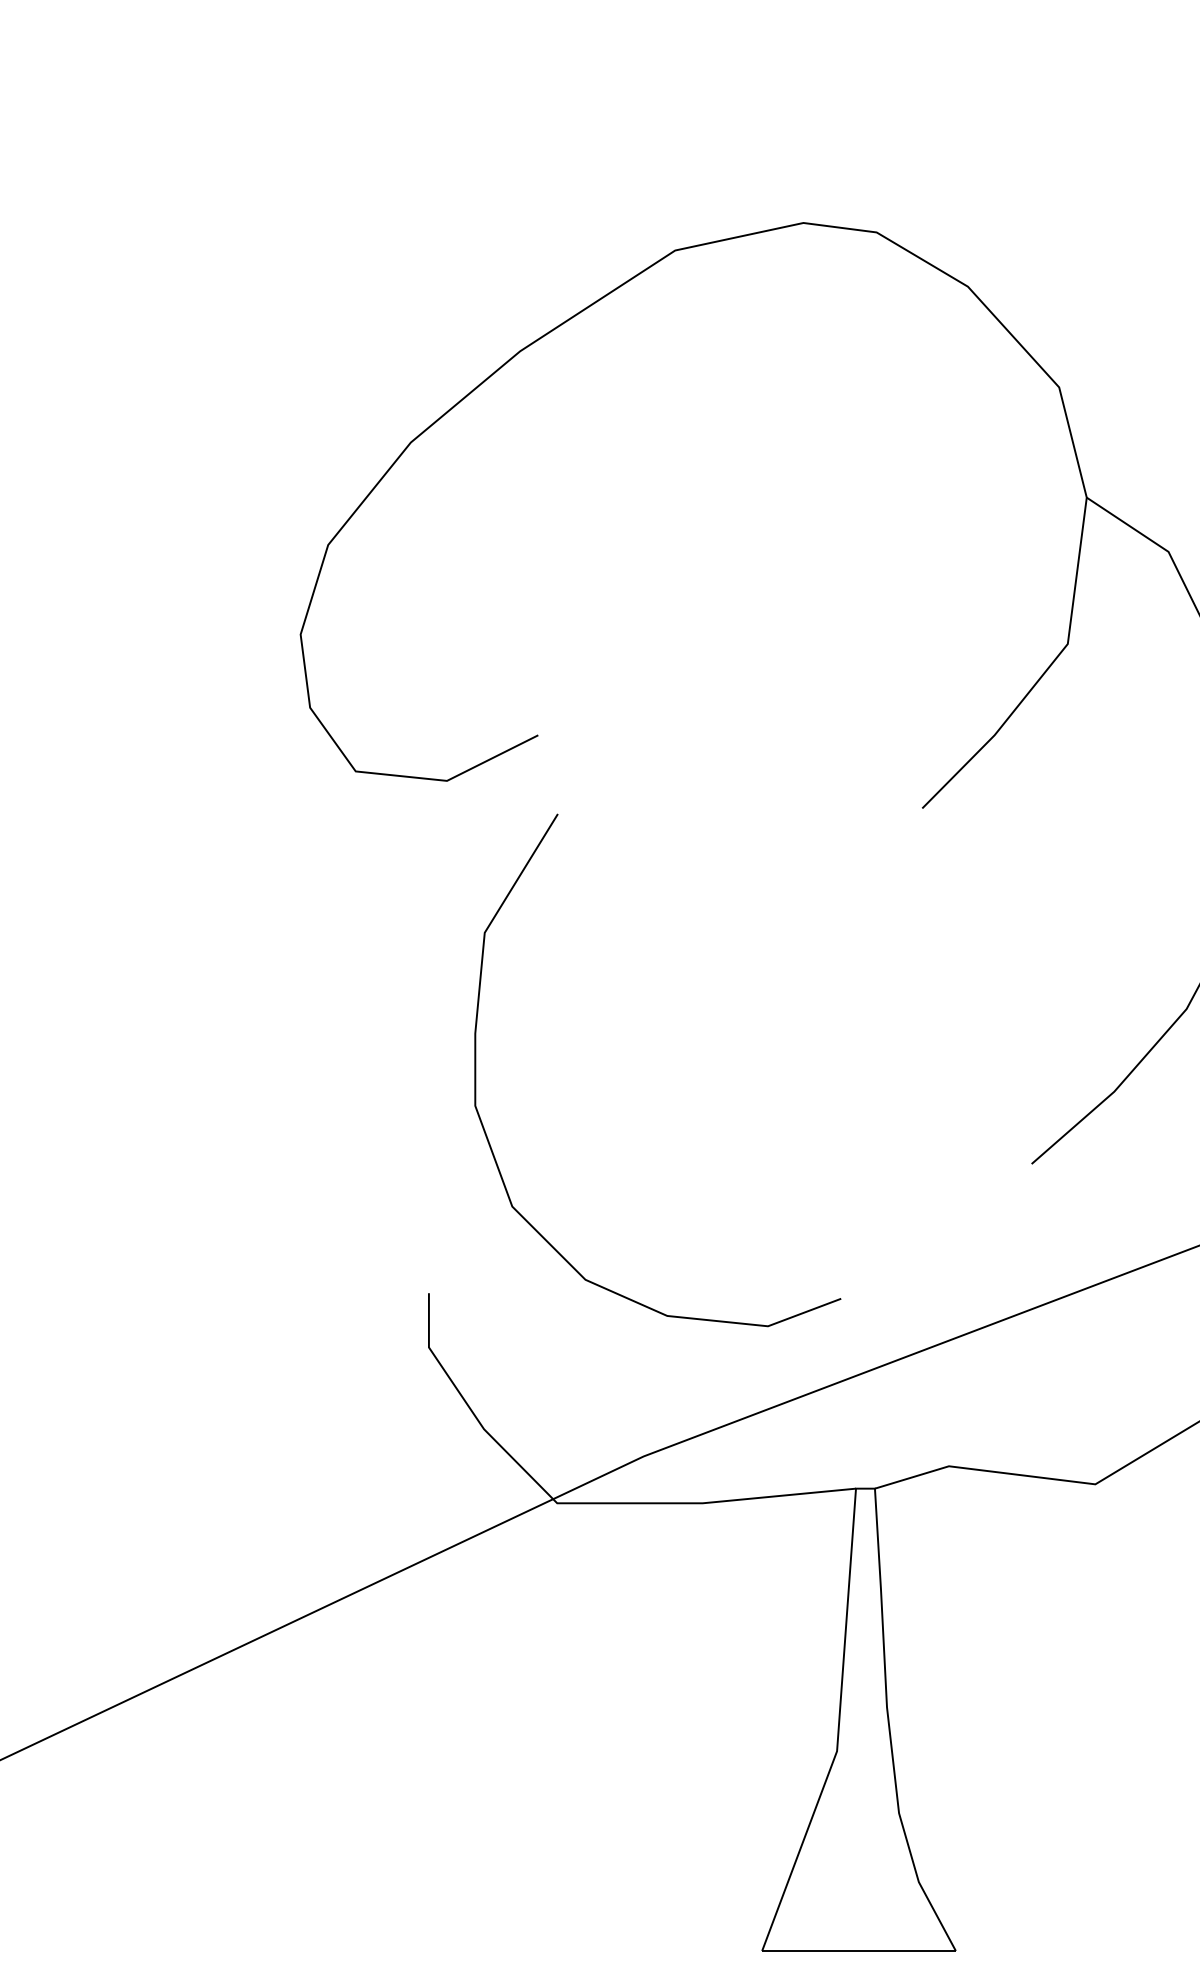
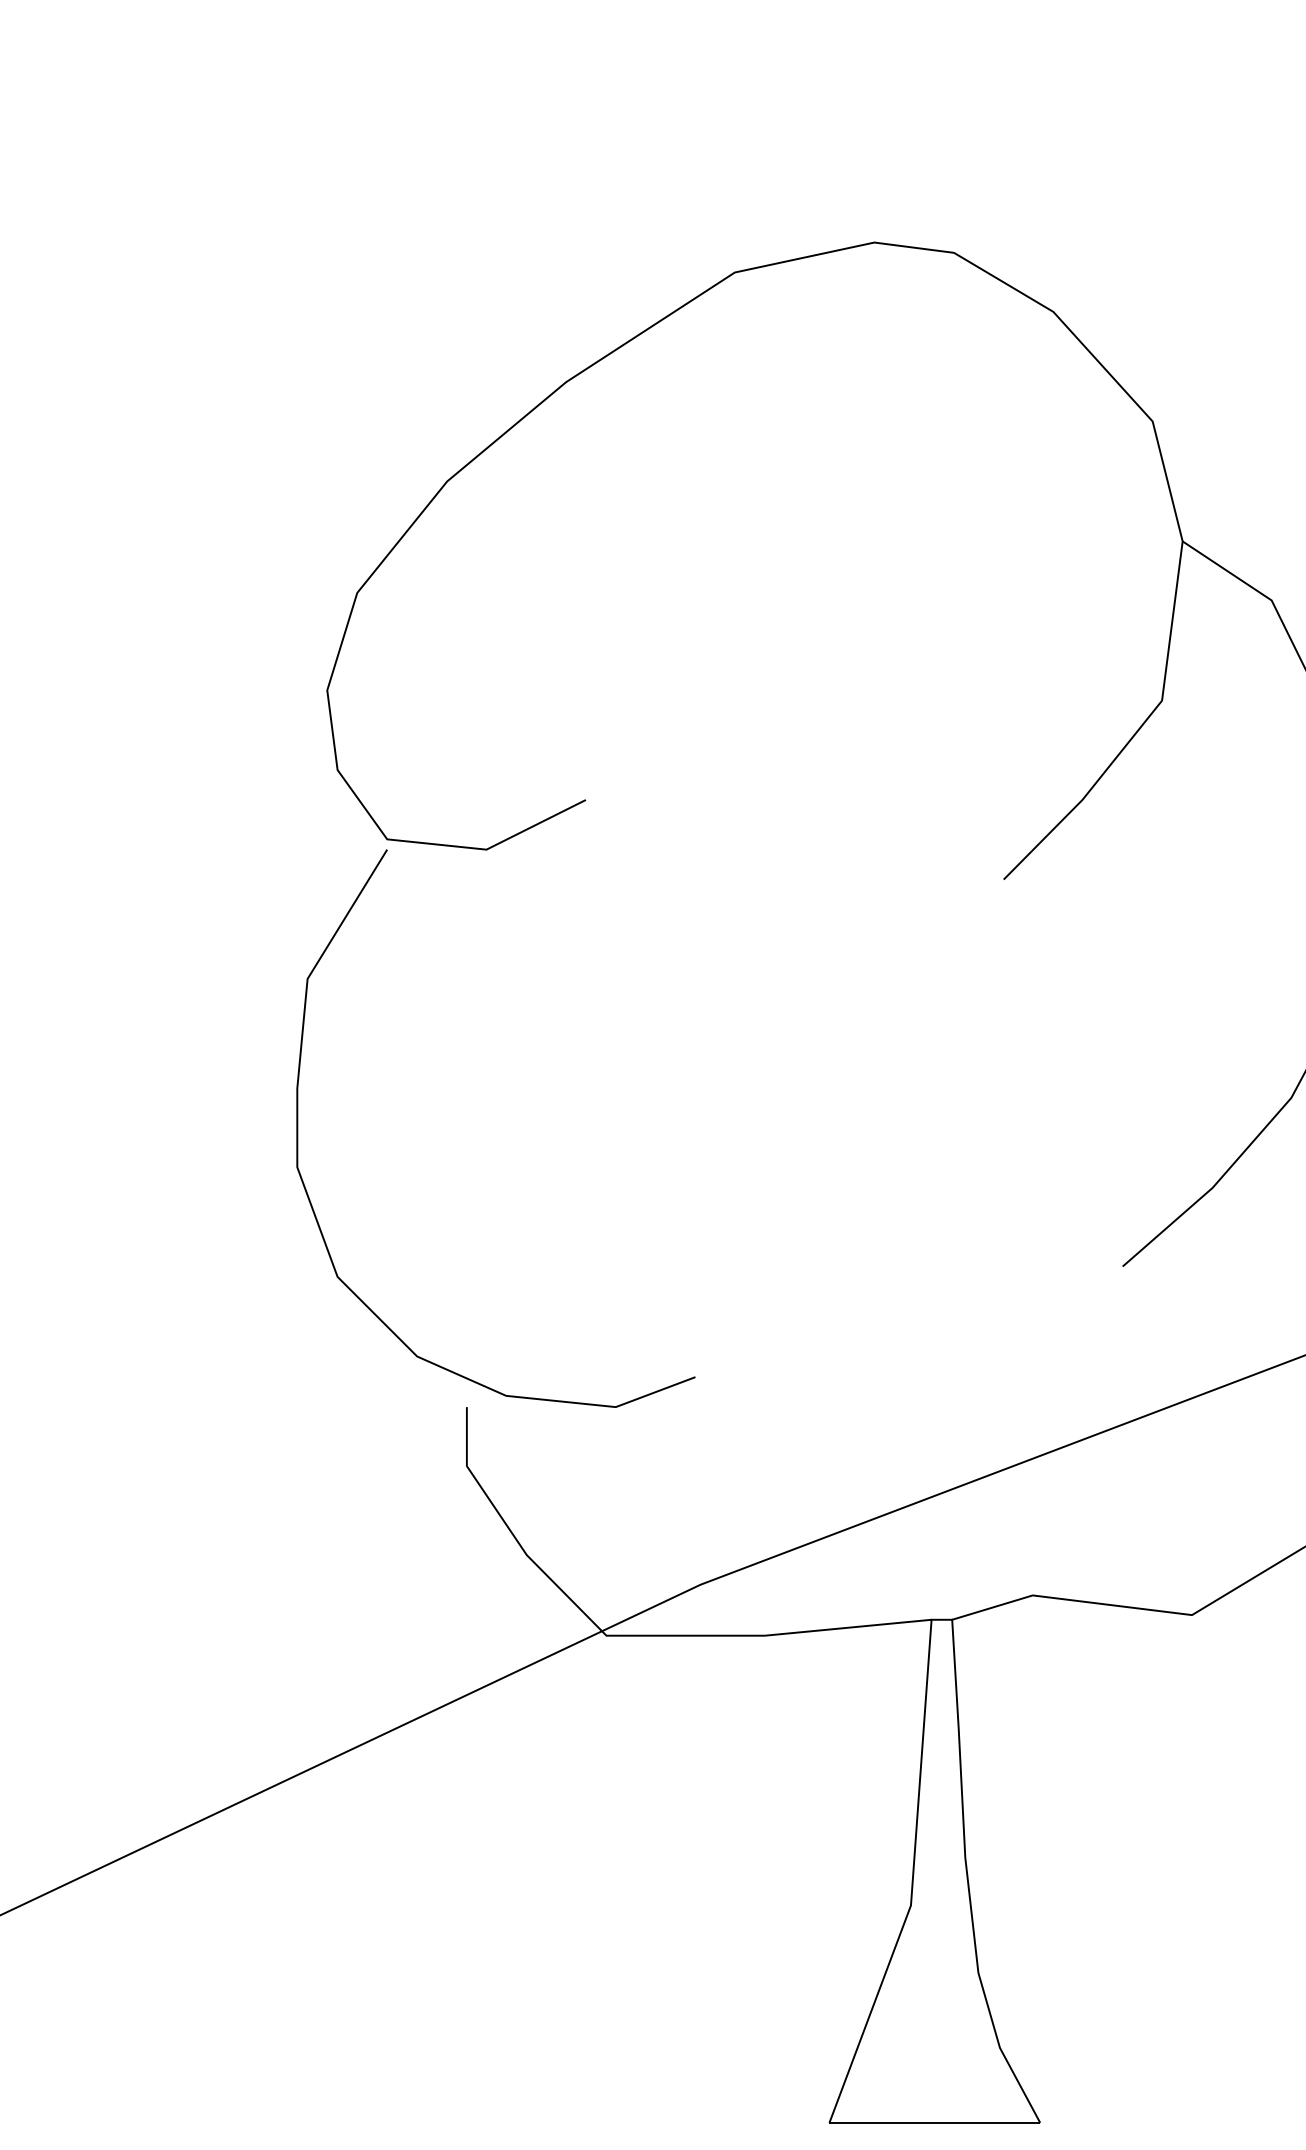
curve: (476, 1070) -> (298, 1128), moved

